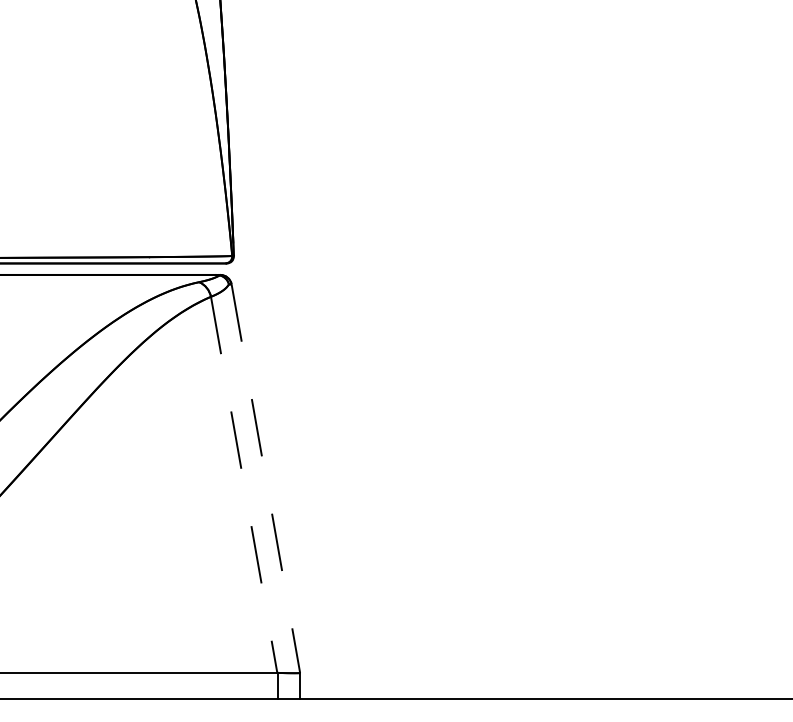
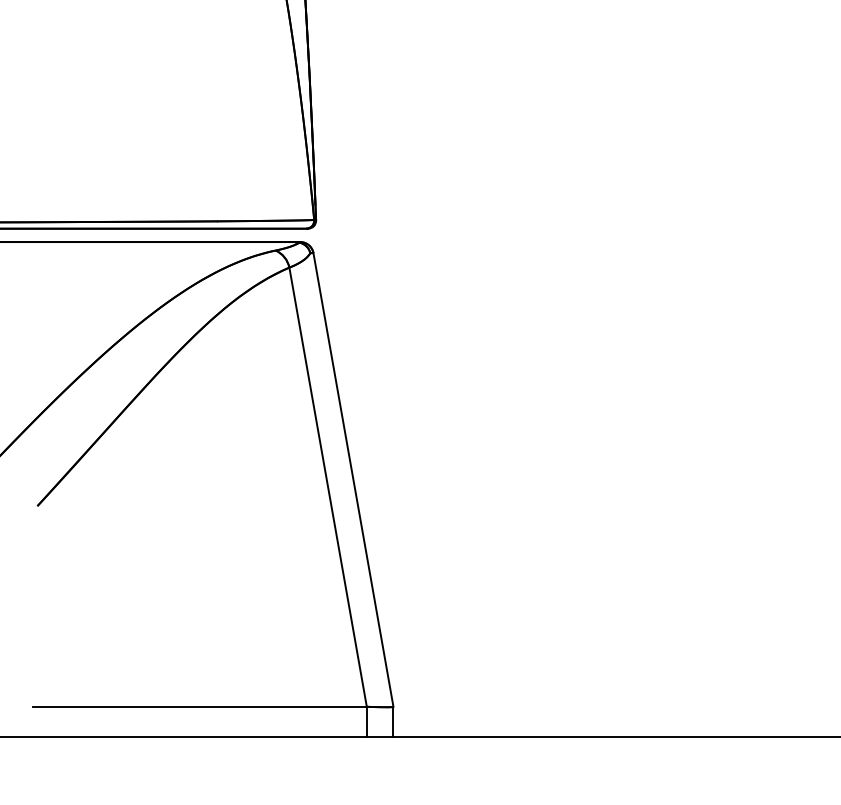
line: (265, 479) -> (353, 480), dashed -> solid
line: (244, 484) -> (328, 486), dashed -> solid

